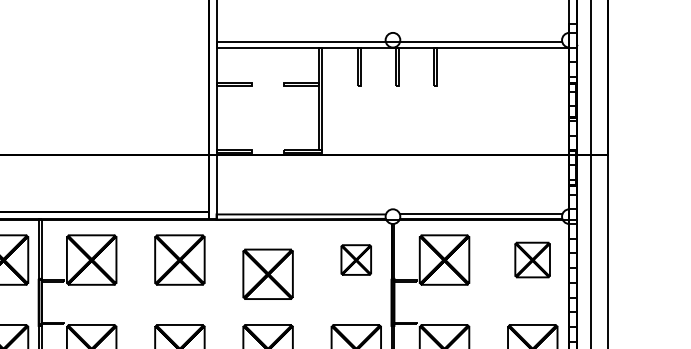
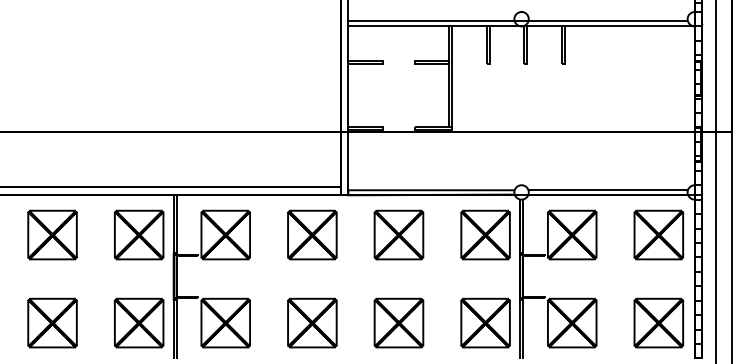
part: (356, 259) -> (485, 234), size x1.67
part: (532, 259) -> (658, 234), size x1.43
part: (267, 273) -> (398, 234), moved

